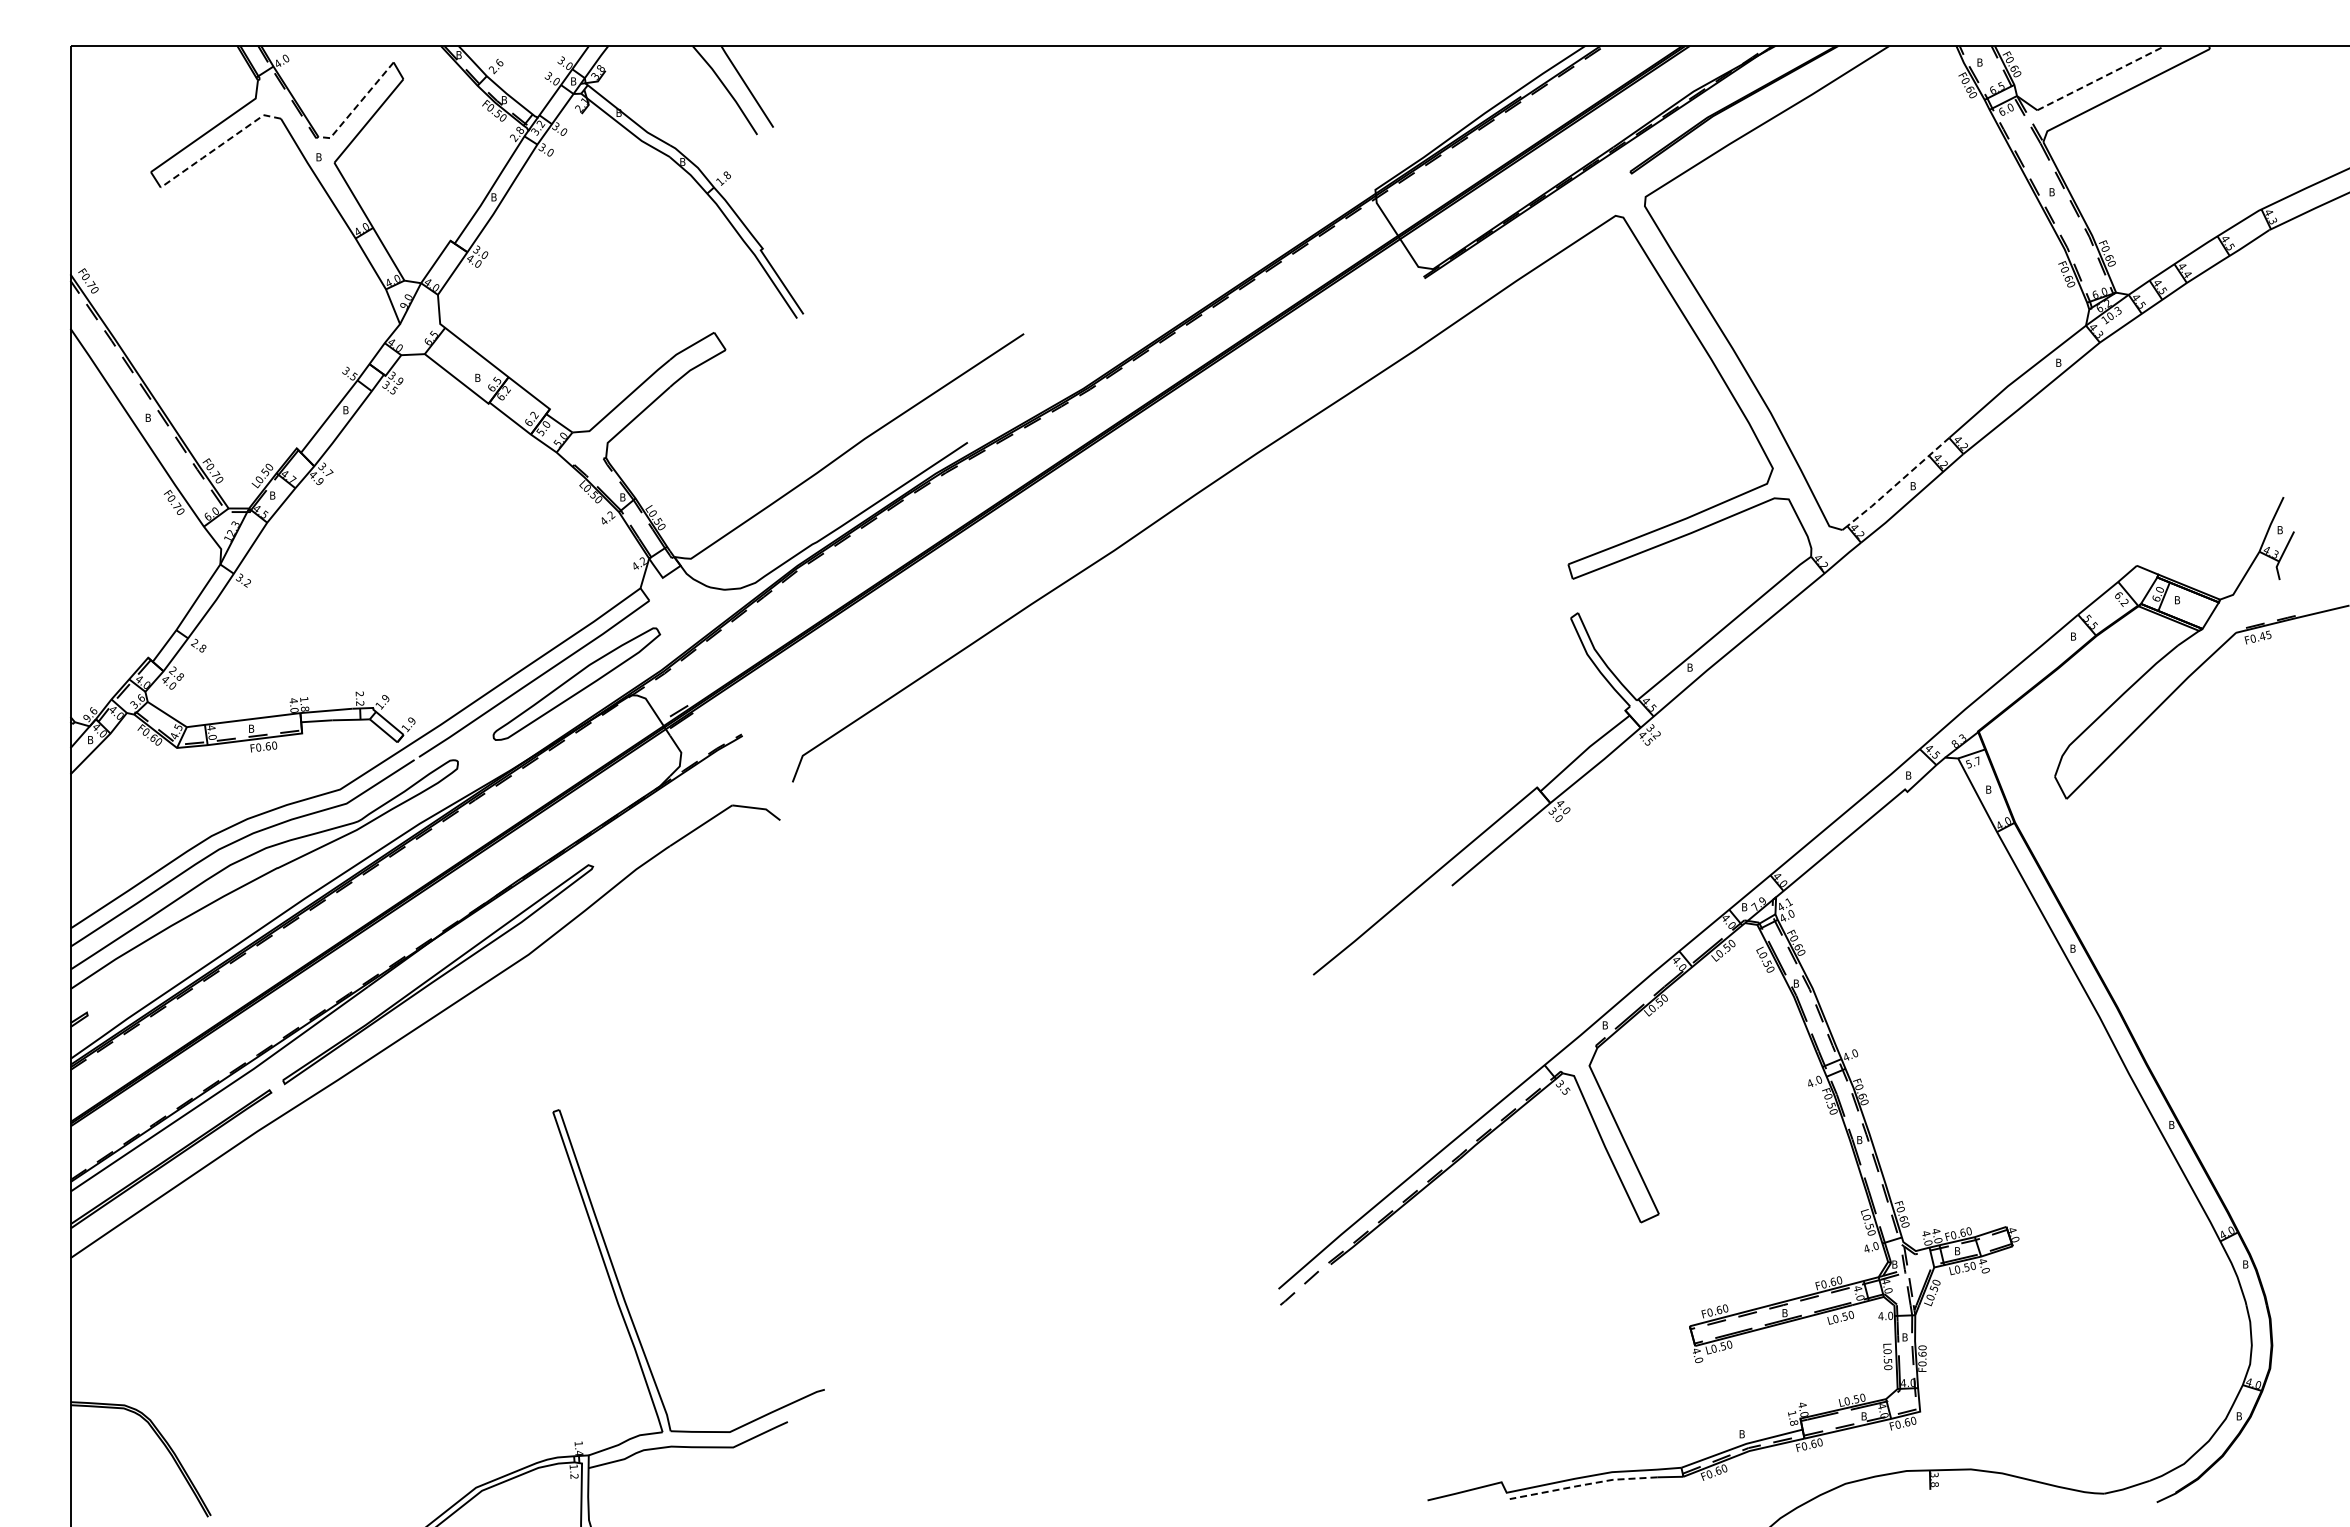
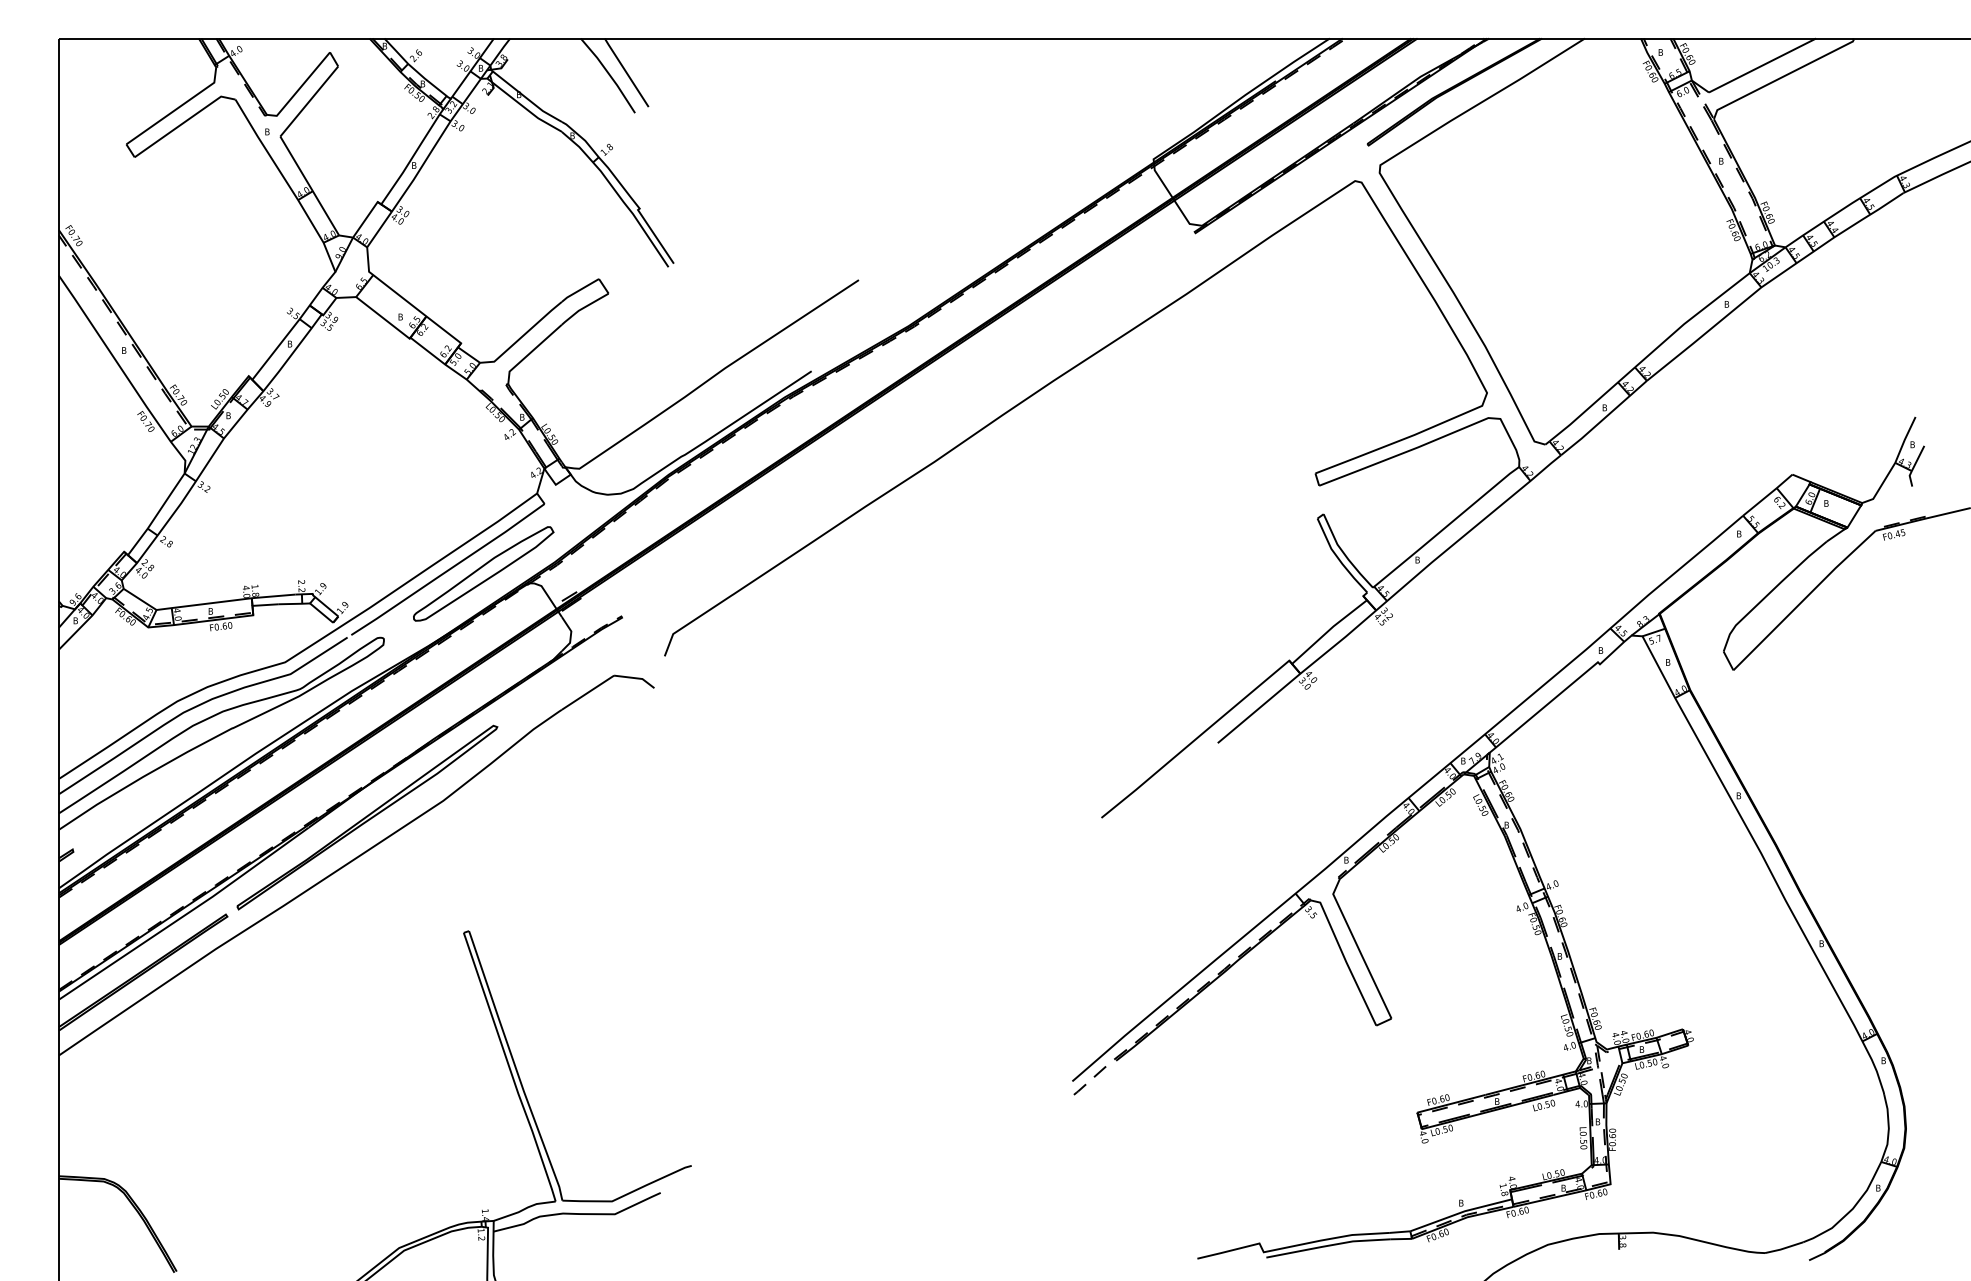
line: (2101, 78) -> (1762, 65), dashed -> solid
line: (357, 105) -> (299, 88), dashed -> solid
line: (218, 146) -> (183, 122), dashed -> solid
line: (1897, 483) -> (1591, 405), dashed -> solid
line: (1582, 1485) -> (1327, 1246), dashed -> solid

